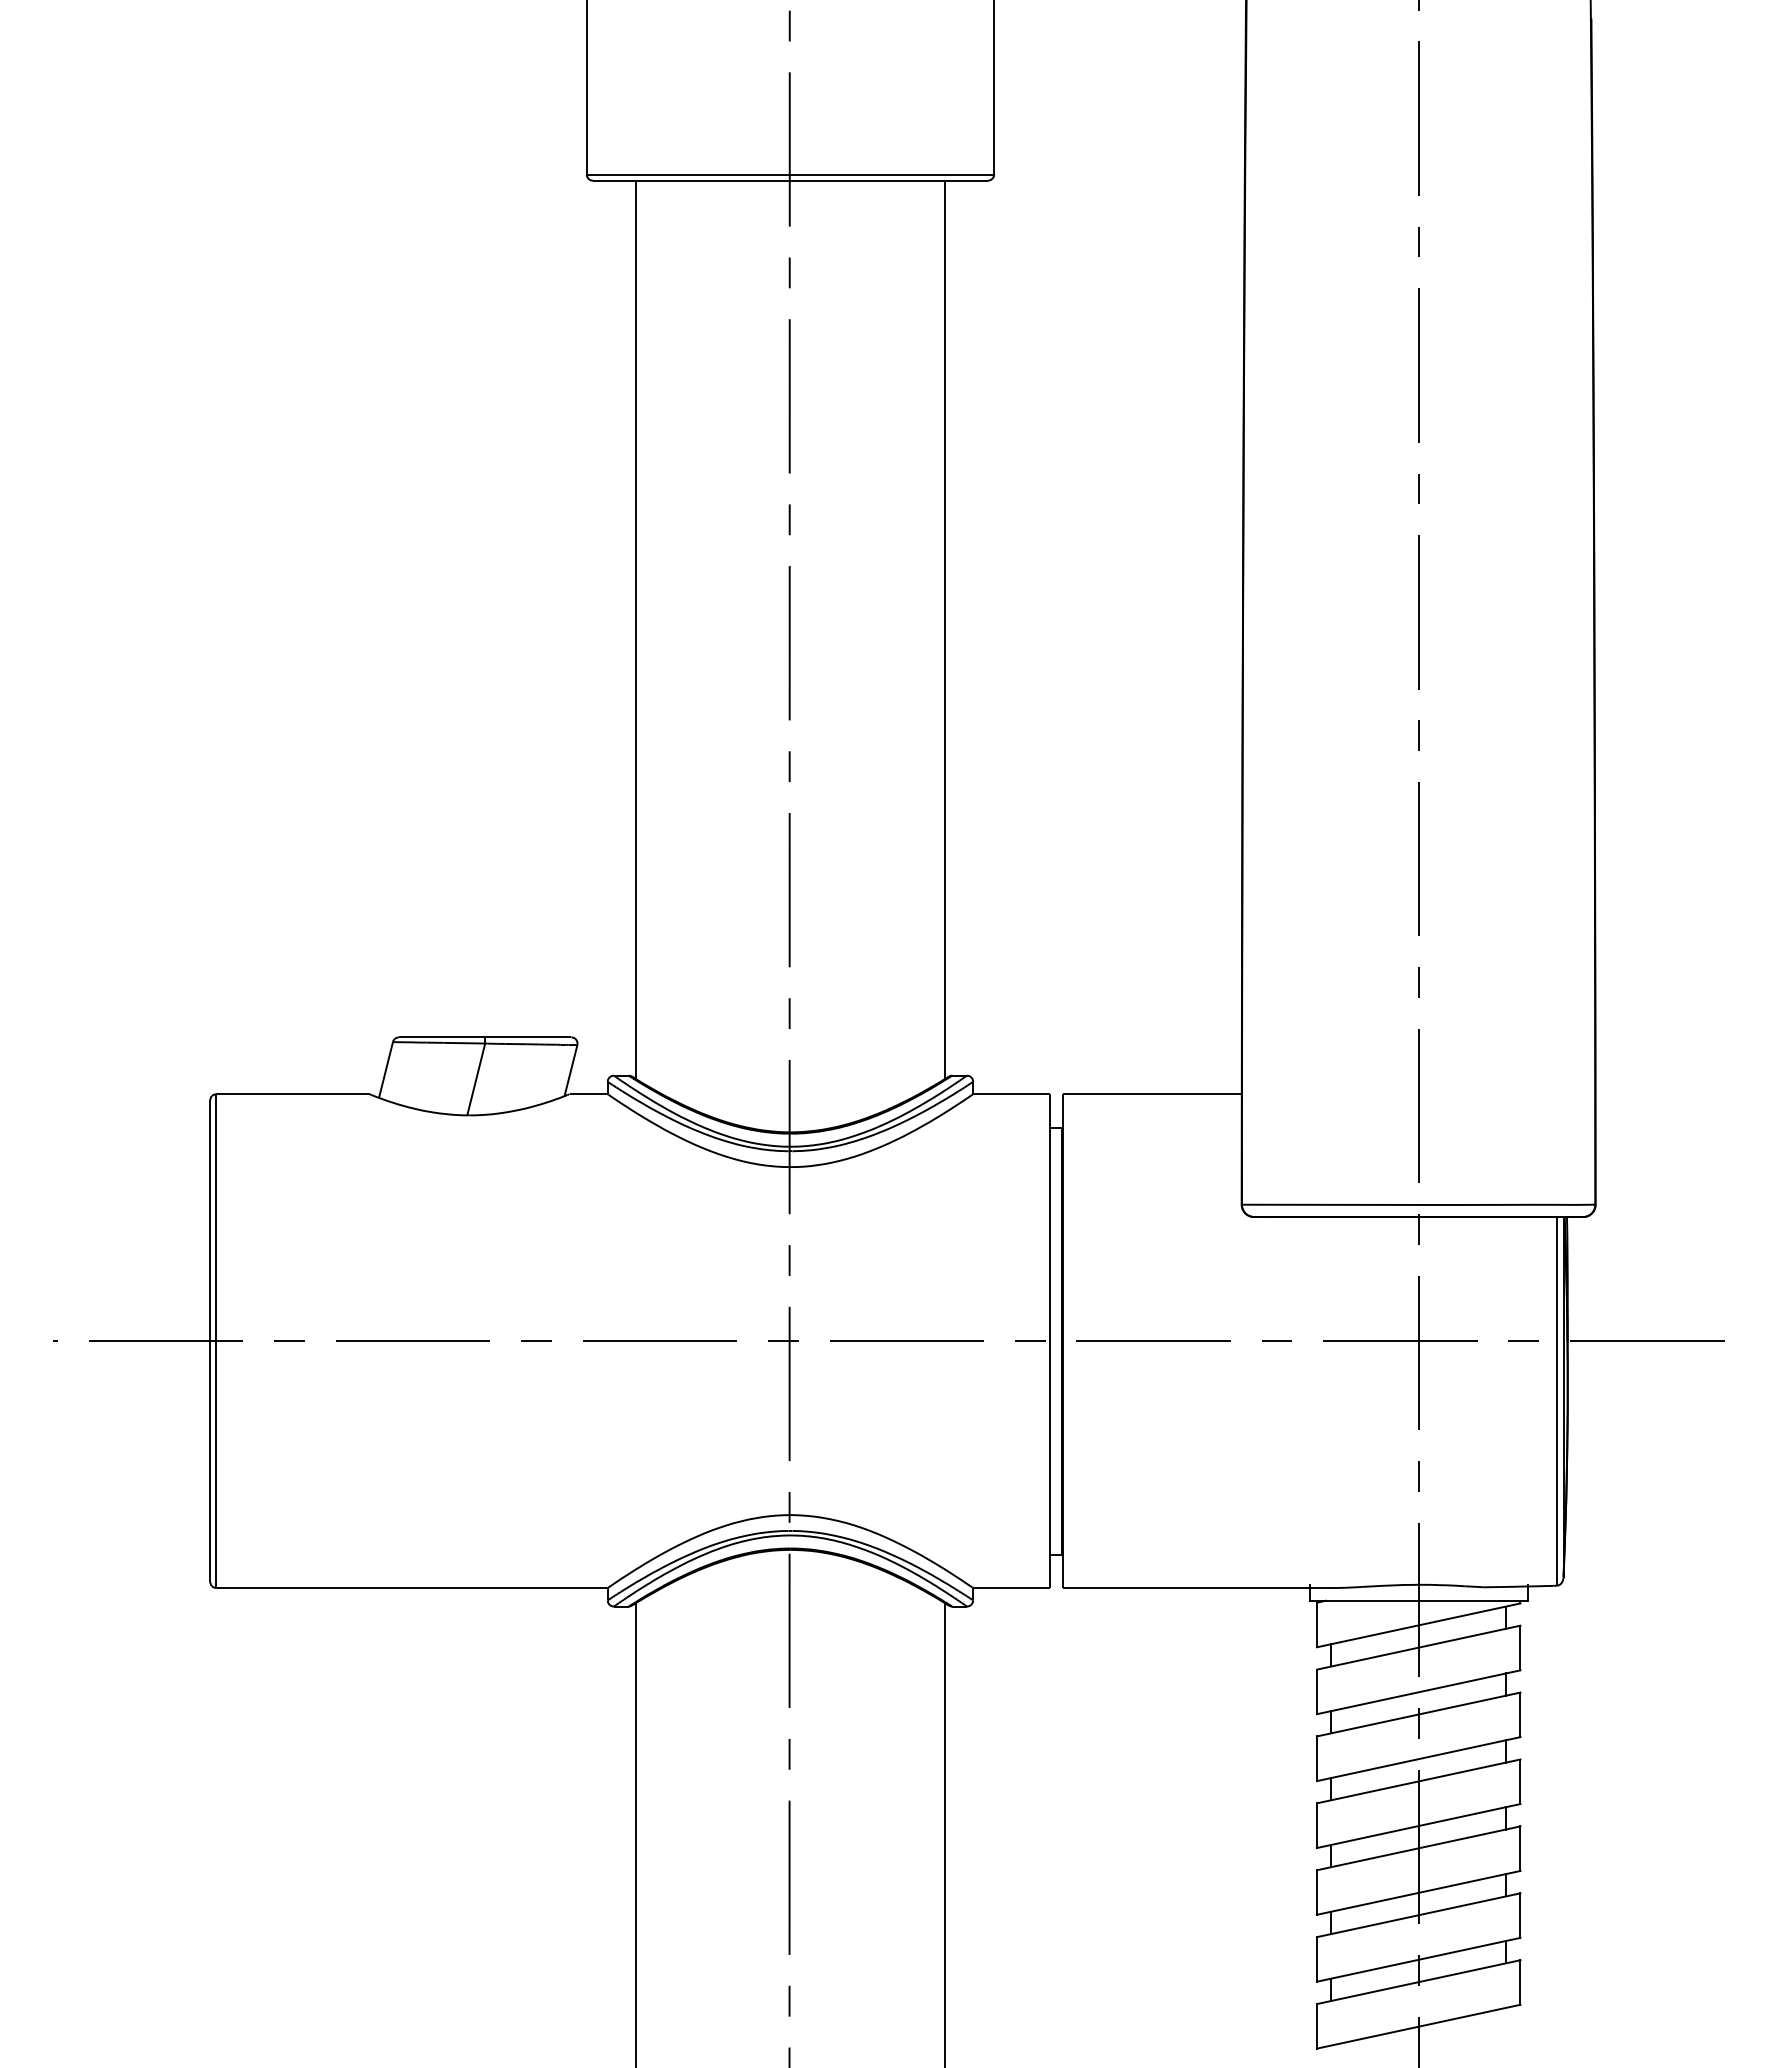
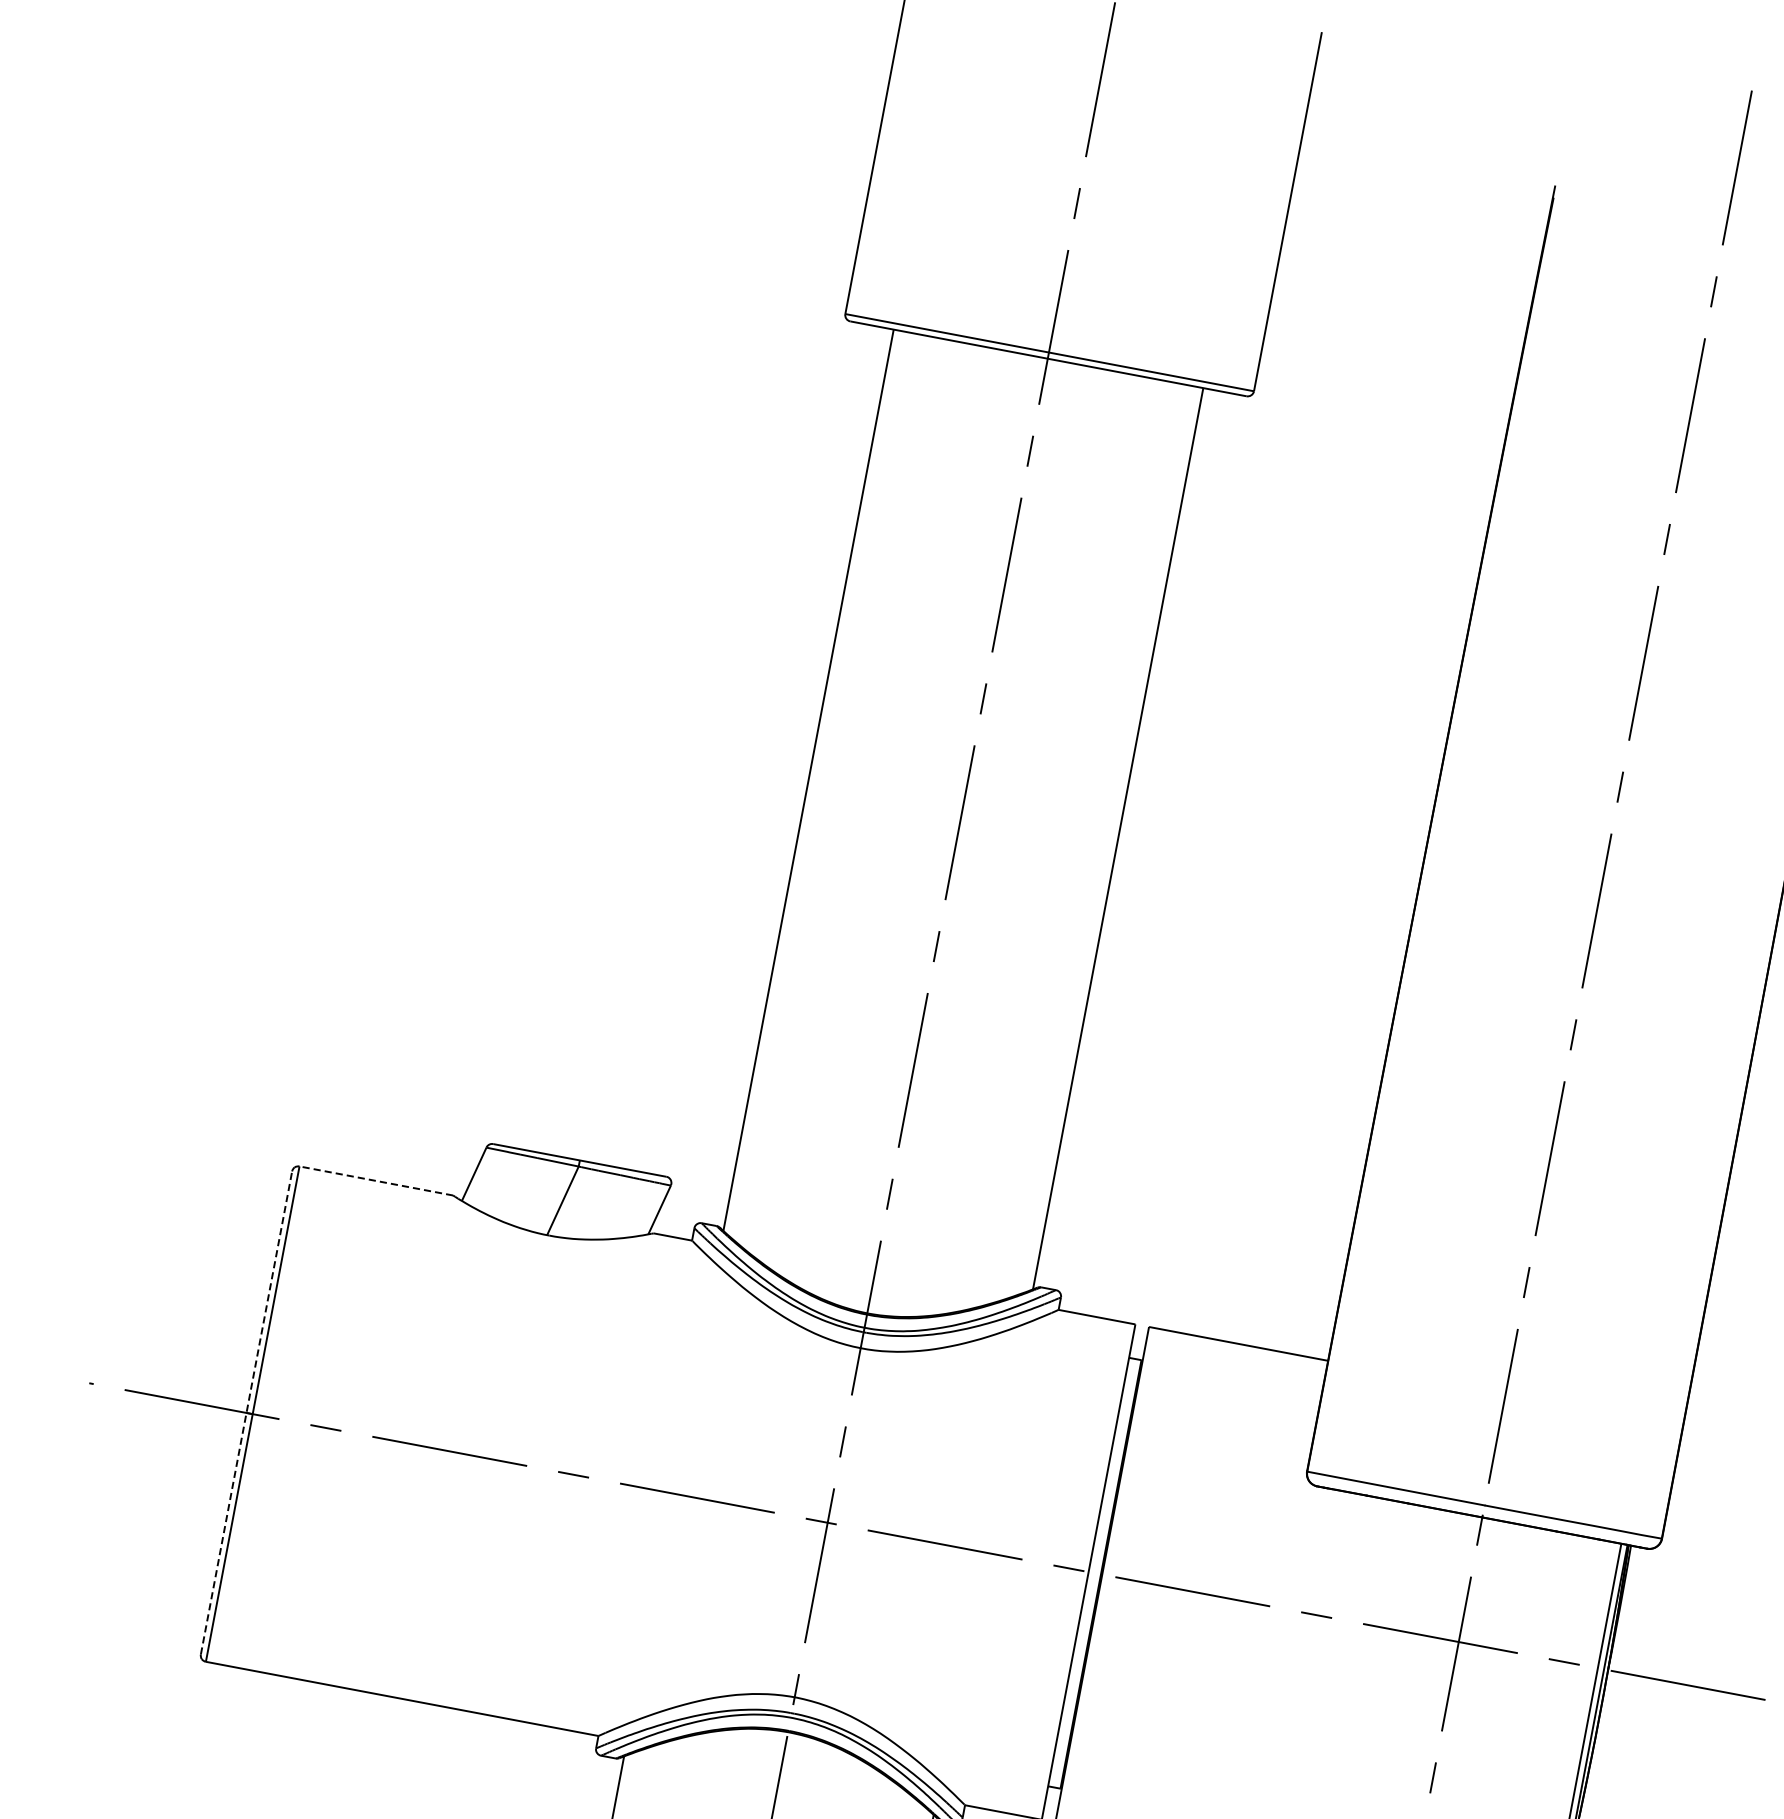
line: (292, 1094) -> (375, 1181), solid -> dashed
line: (210, 1341) -> (246, 1413), solid -> dashed

